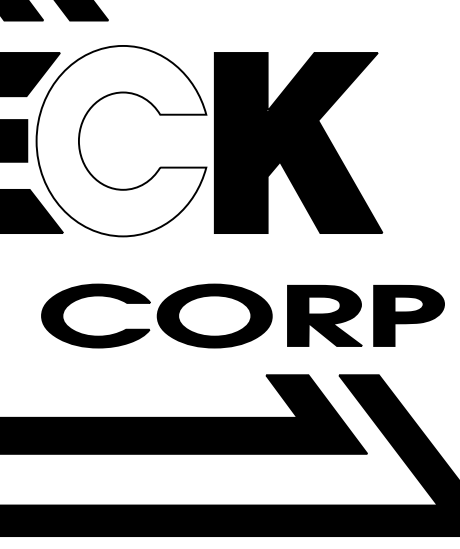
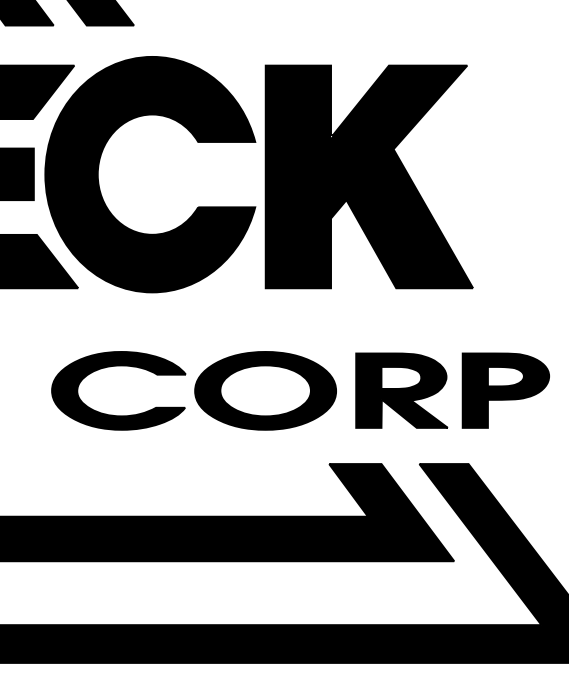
fill: (121, 141) -> (150, 174), added

